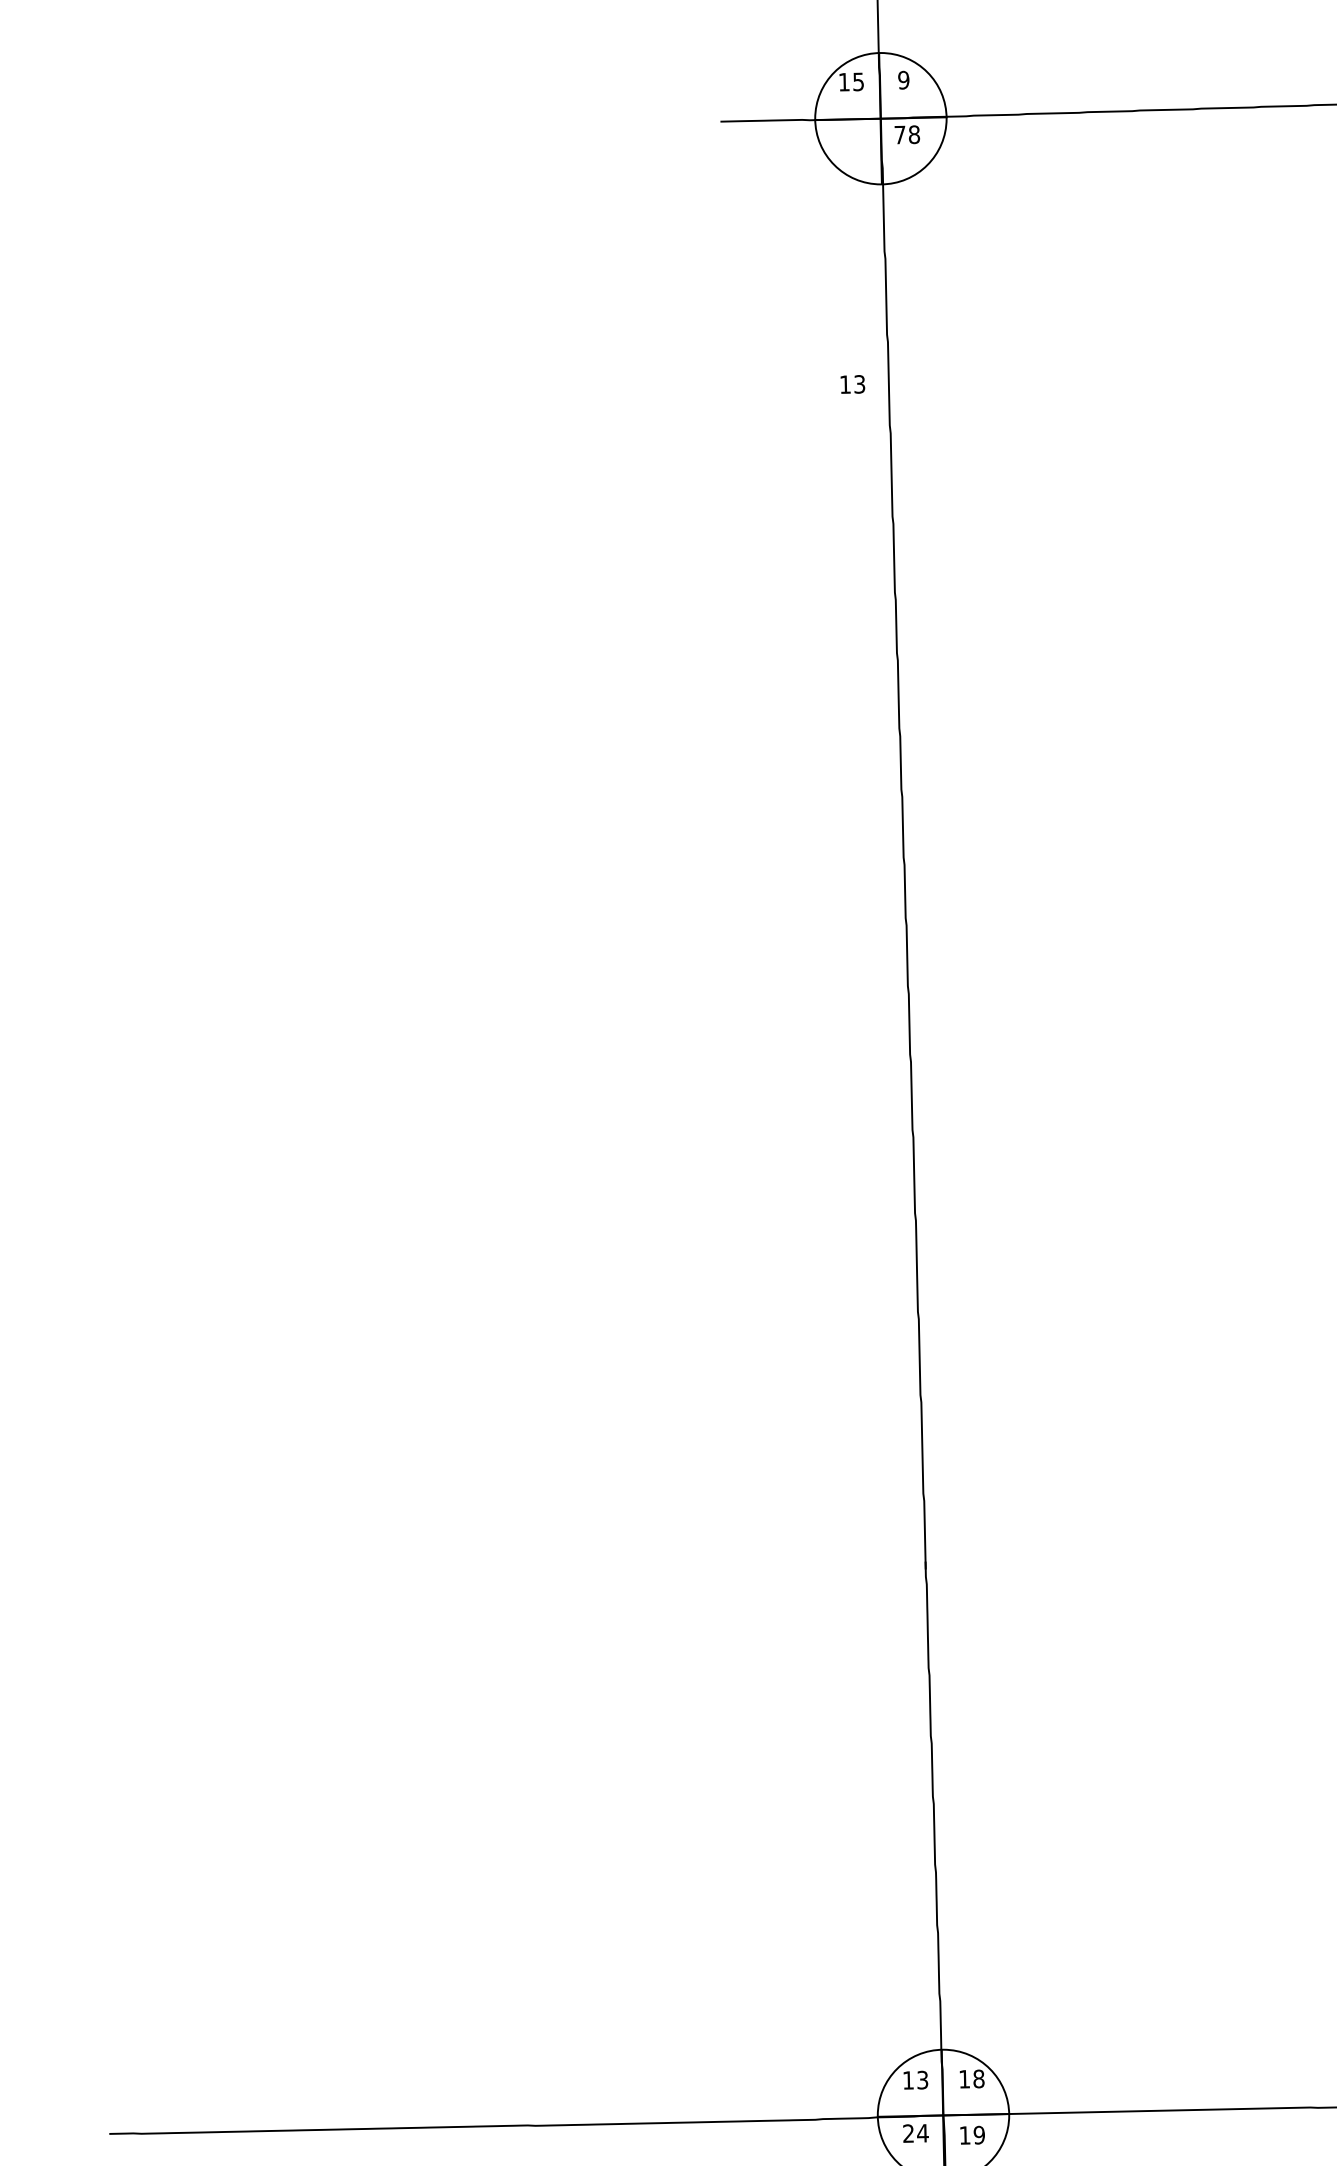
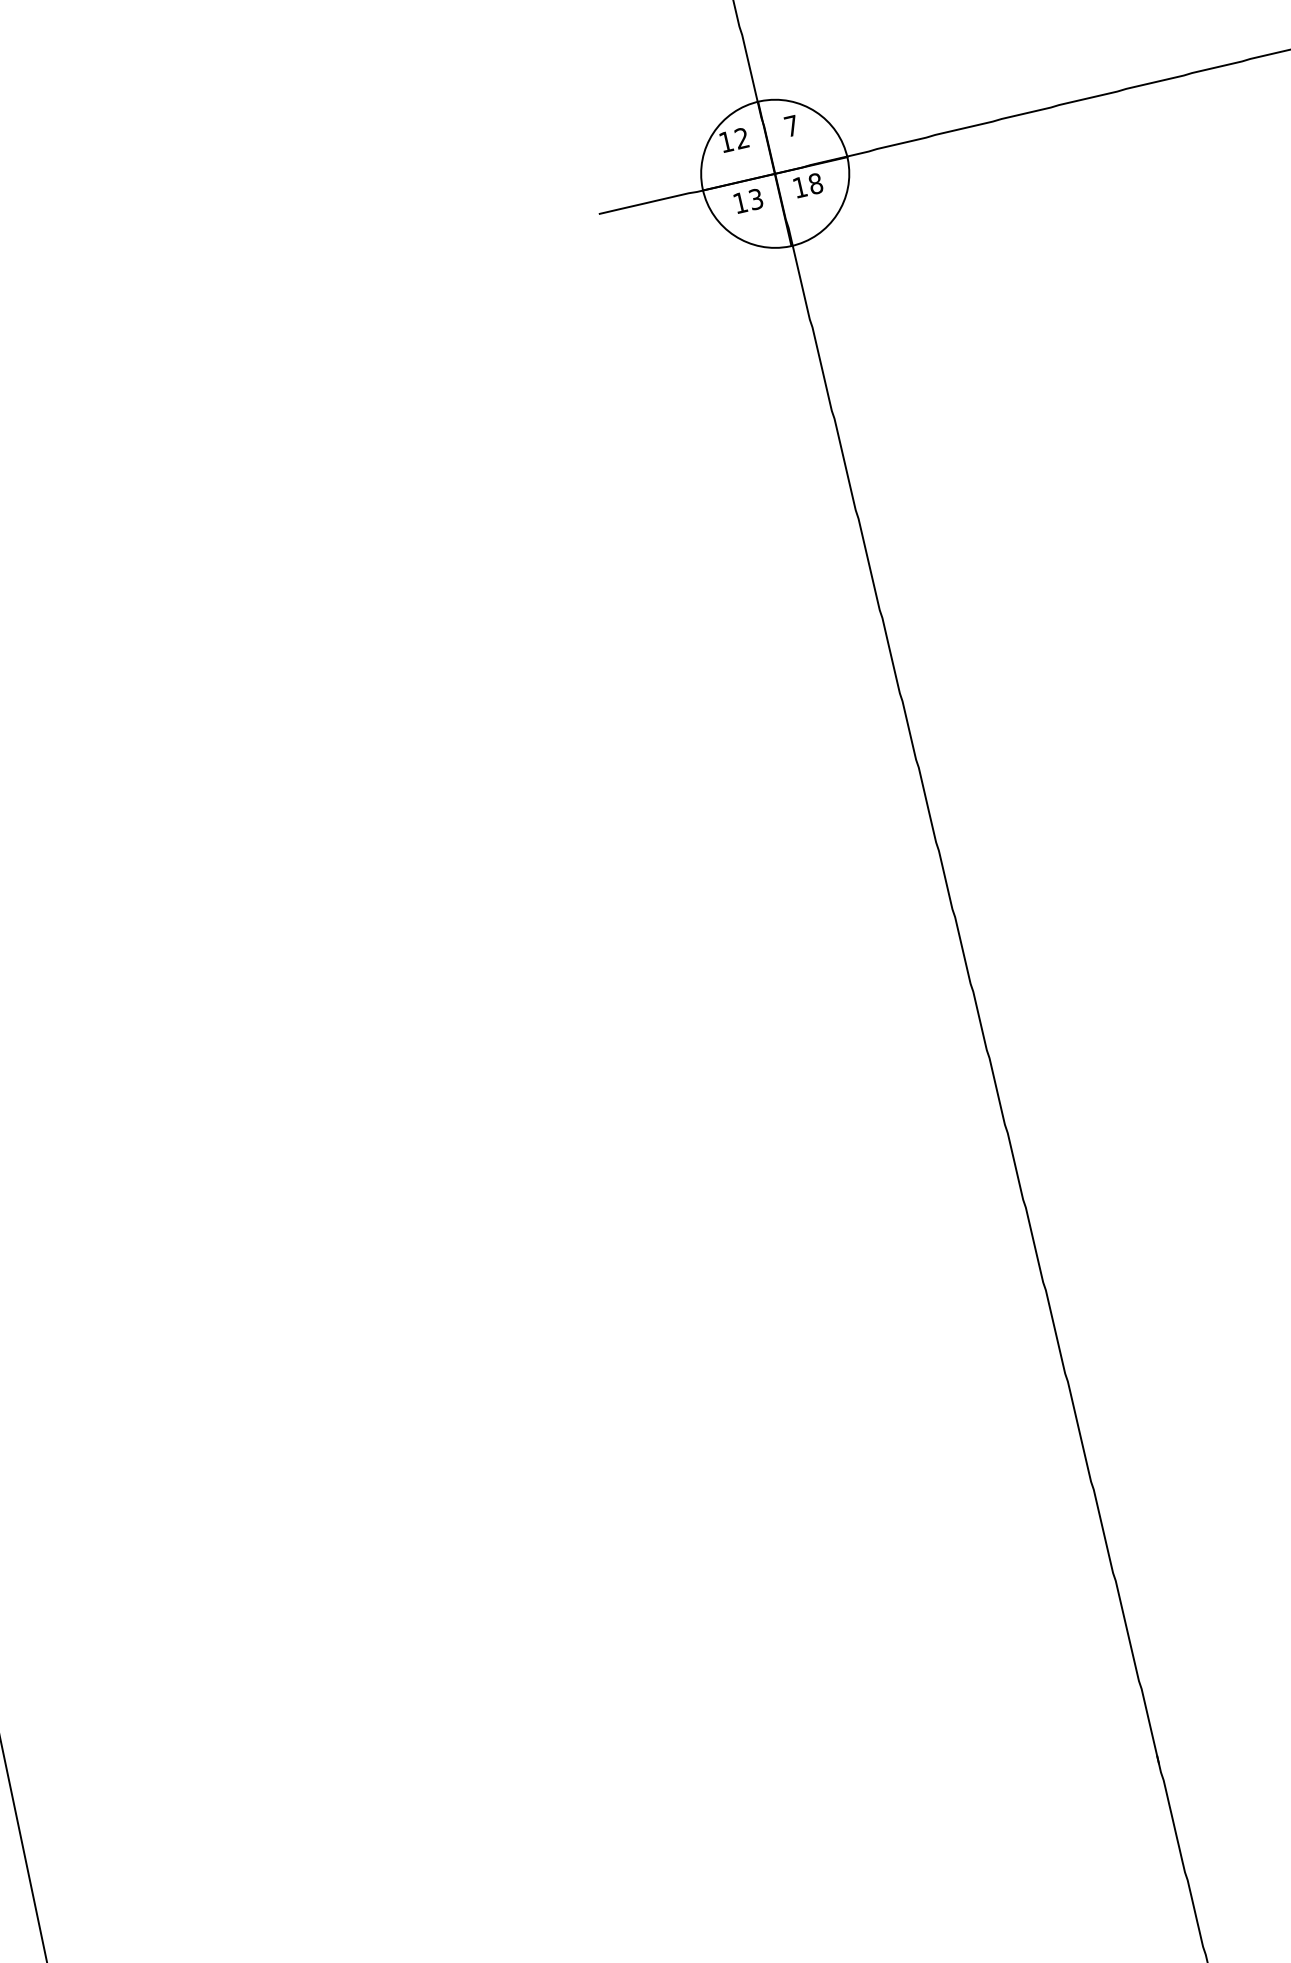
text: (903, 79) -> (791, 125), 9 -> 7
text: (858, 81) -> (741, 137), 15 -> 12
text: (899, 134) -> (799, 186), 78 -> 18
text: (852, 384) -> (748, 201), moved

